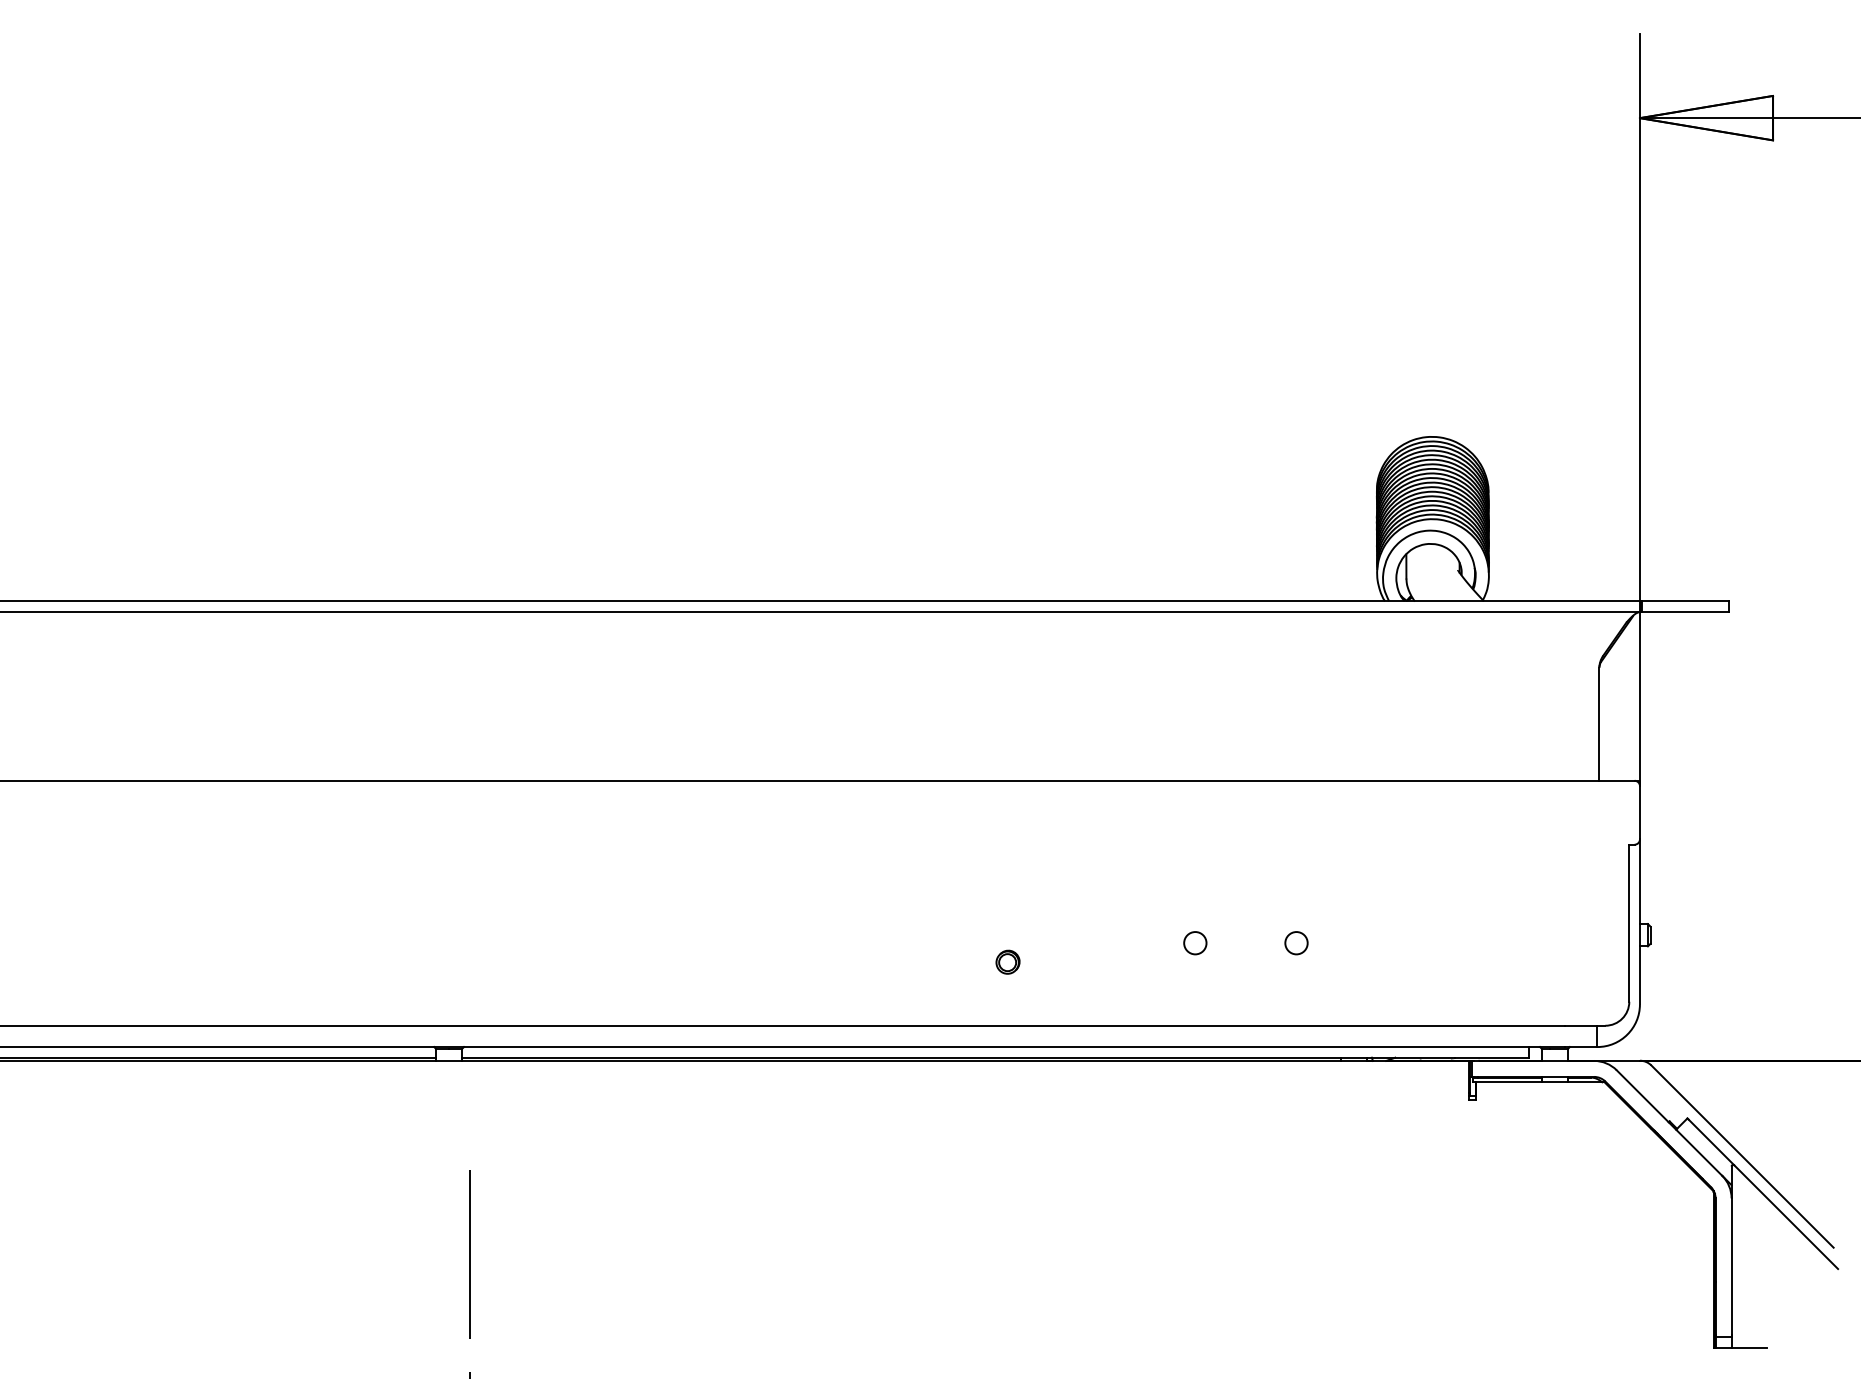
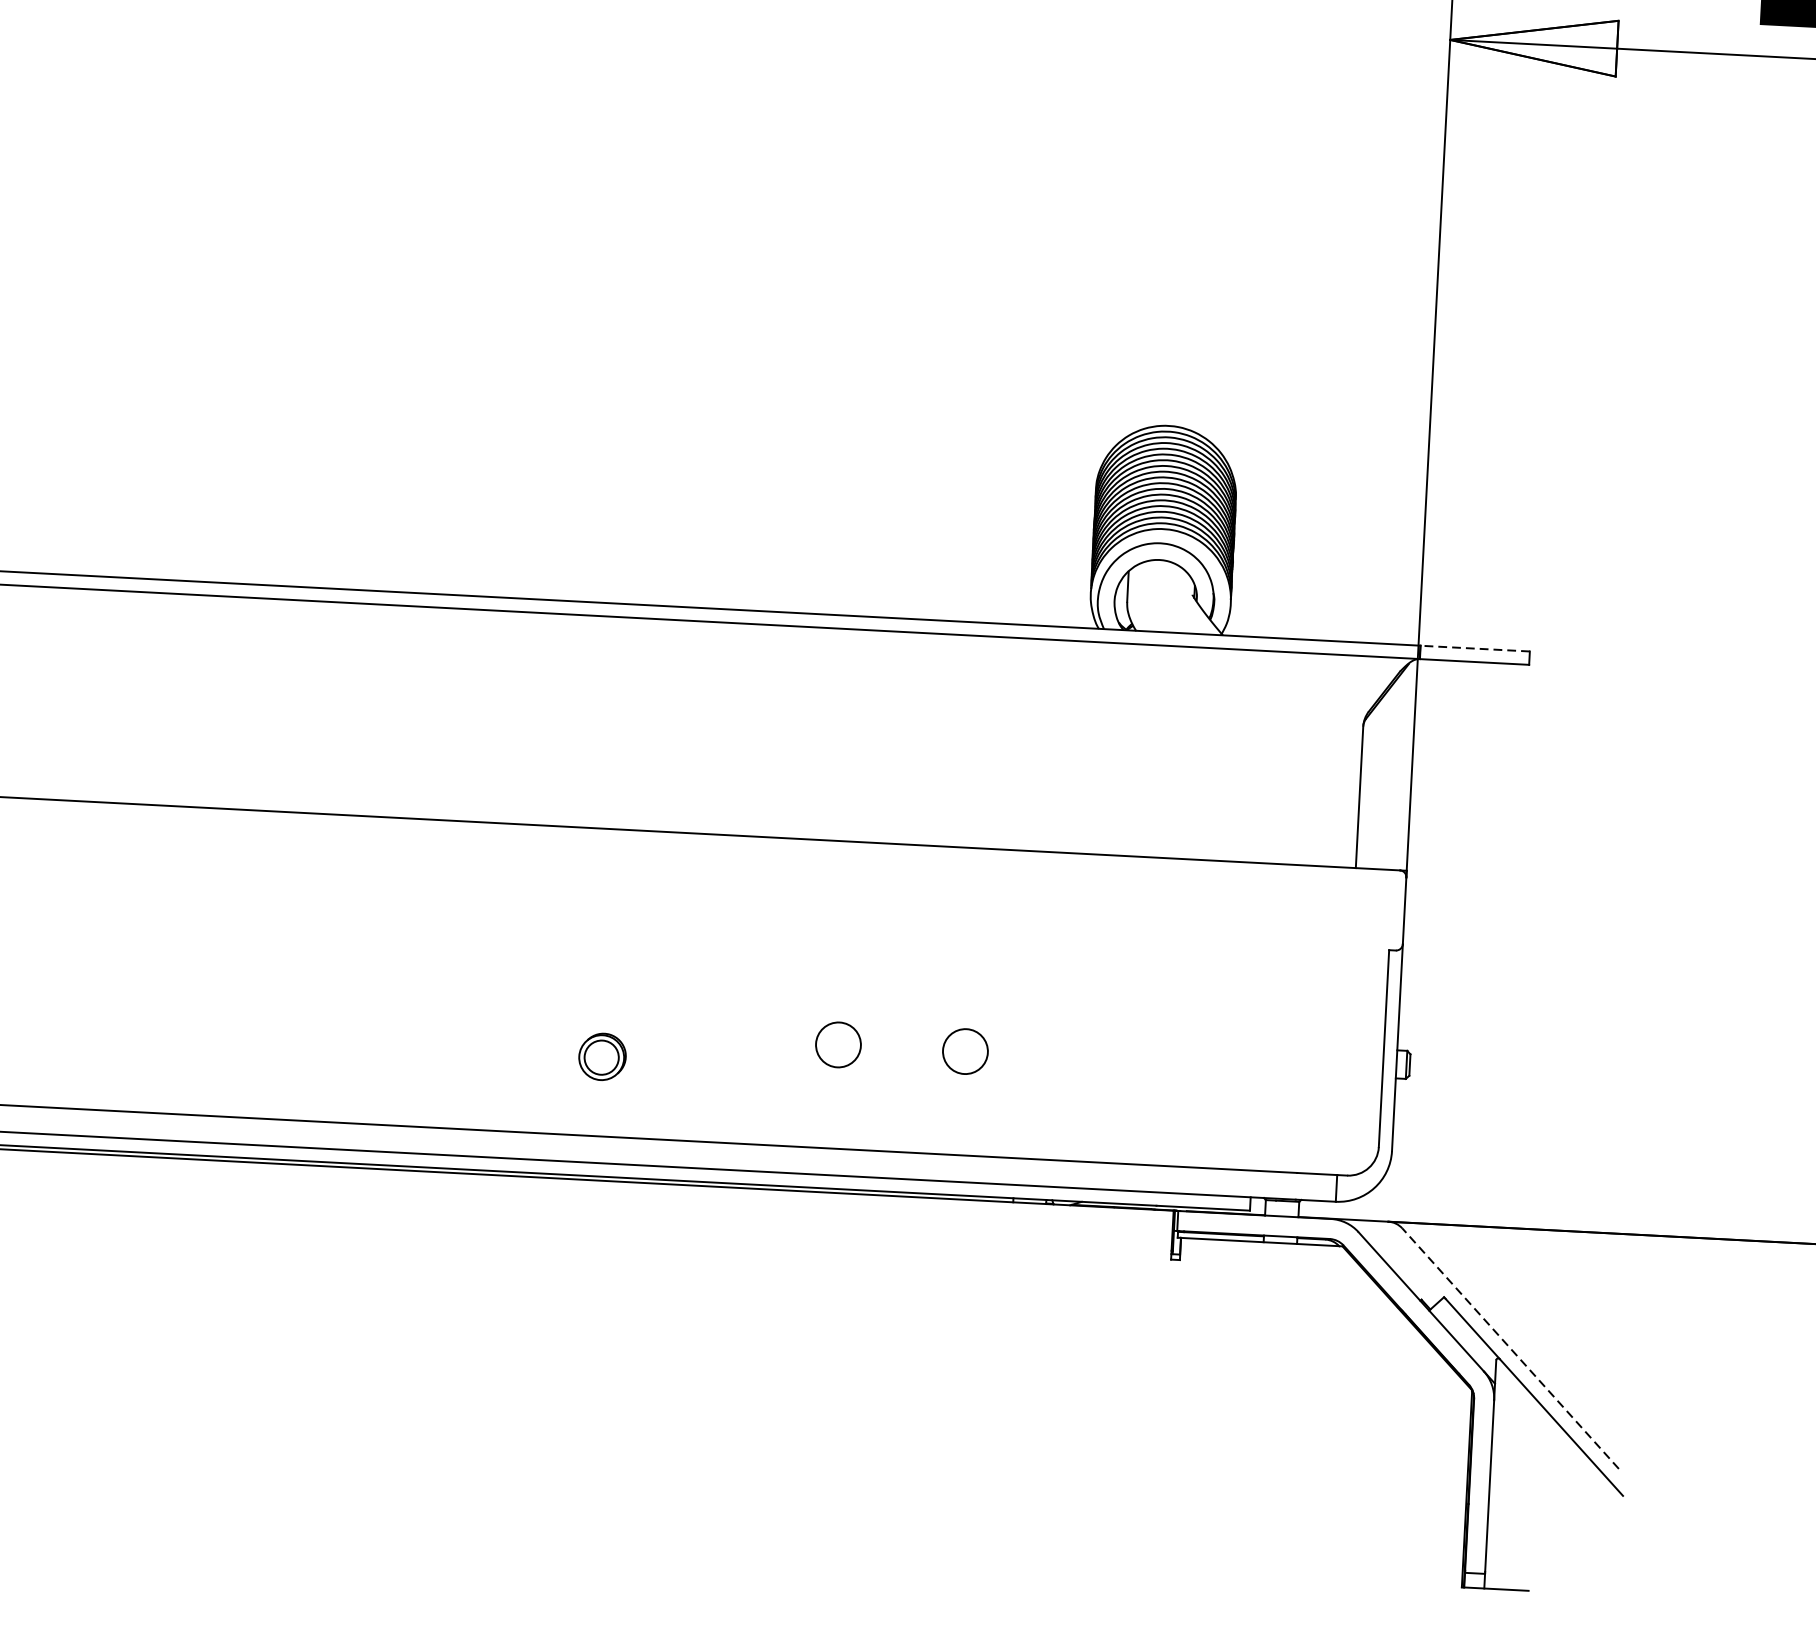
line: (1685, 601) -> (1475, 648), solid -> dashed
circle: (1195, 943) -> (838, 1045), size x1.6
circle: (1296, 943) -> (965, 1052), size x1.6
part: (1007, 961) -> (601, 1055), size x1.6
line: (1742, 1156) -> (1510, 1348), solid -> dashed

